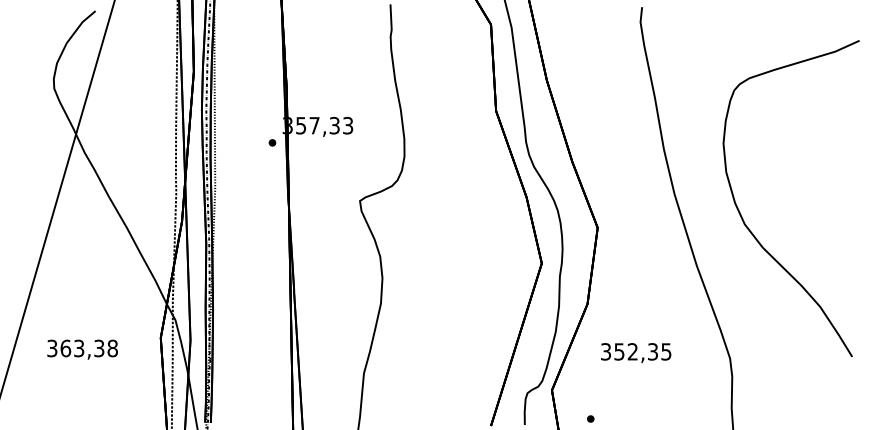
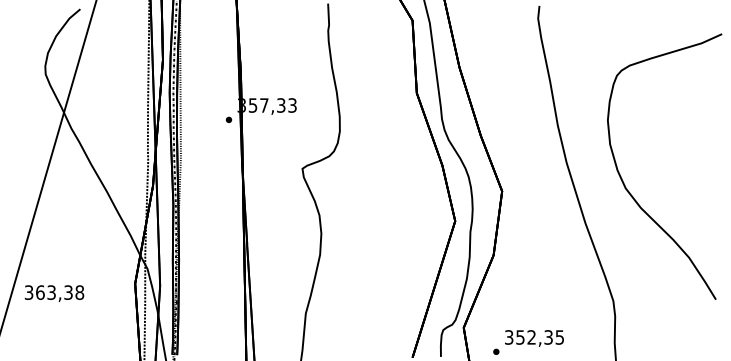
text: (82, 349) -> (54, 293), moved
text: (636, 353) -> (534, 338), moved

